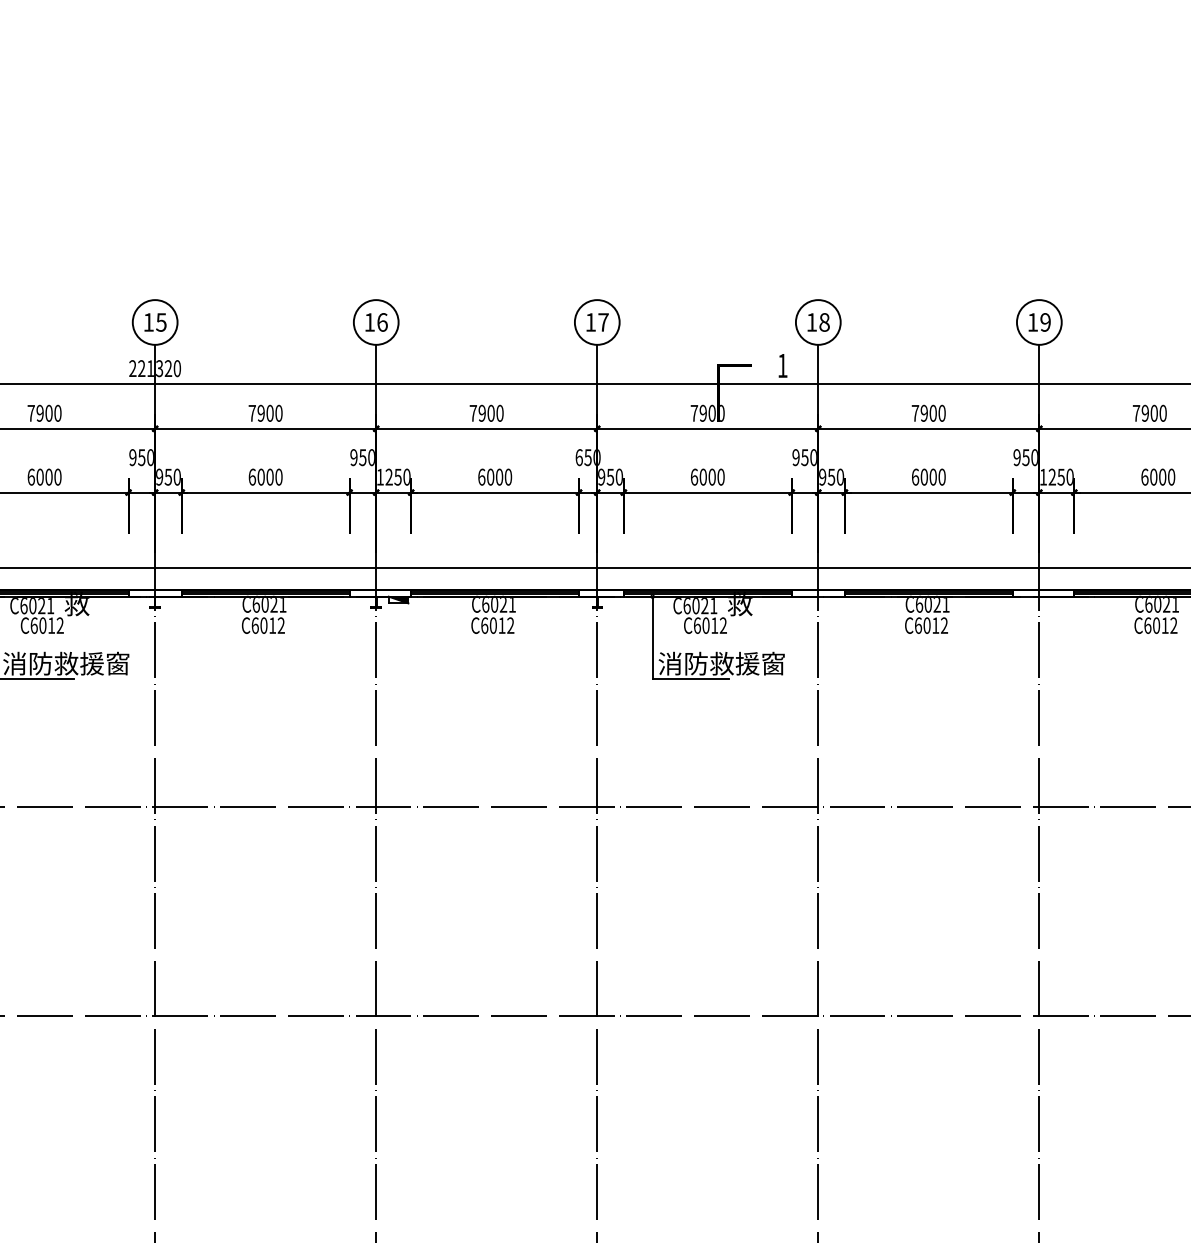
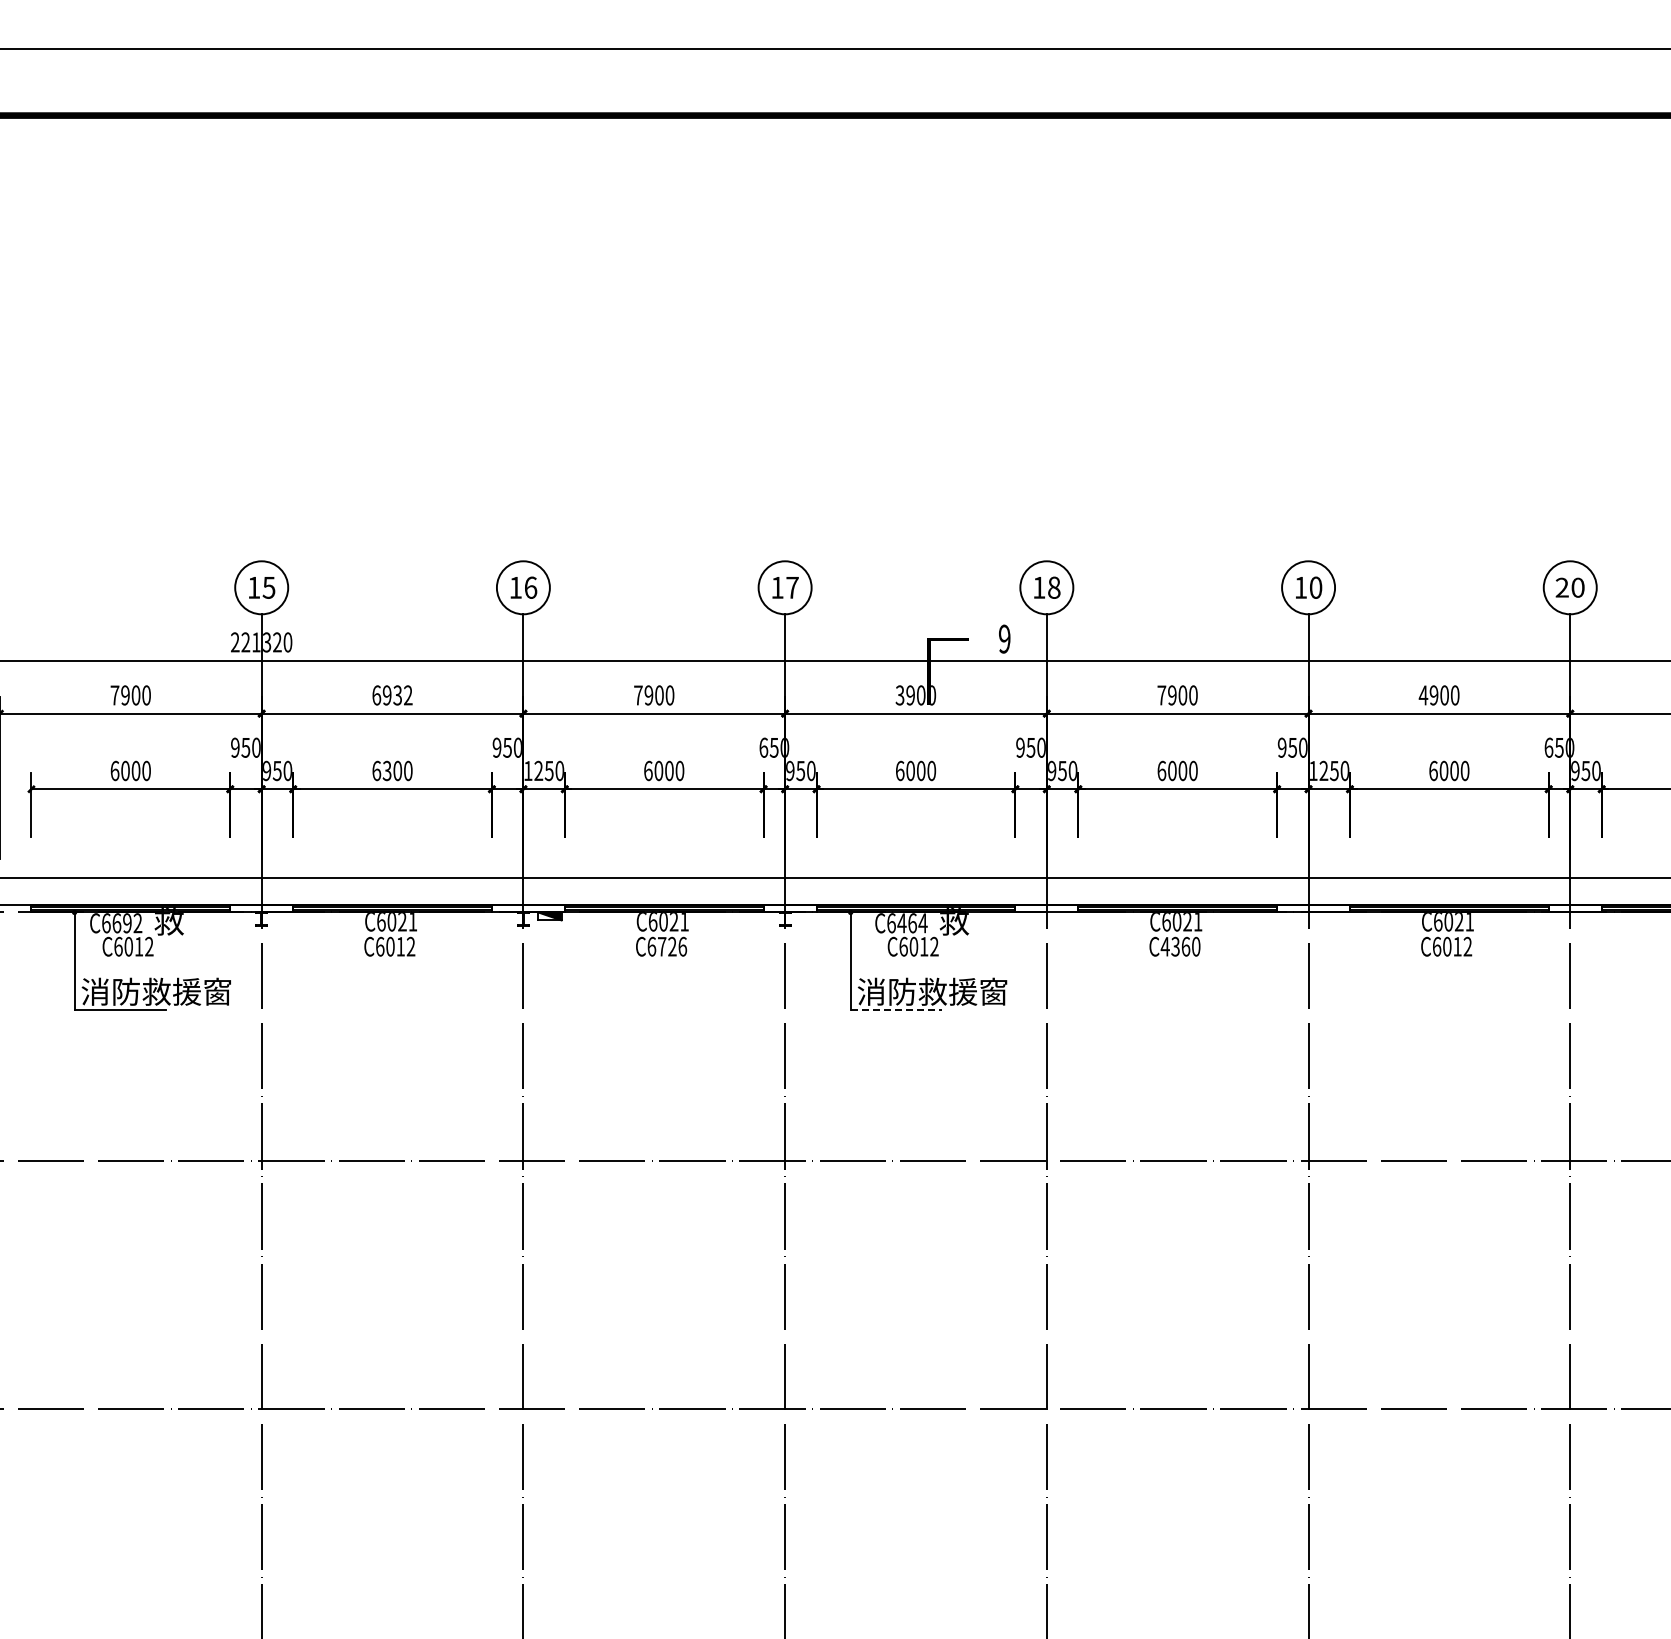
text: (1045, 322) -> (1315, 587), 19 -> 10
text: (782, 365) -> (1004, 638), 1 -> 9
text: (265, 413) -> (392, 695), 7900 -> 6932
text: (693, 413) -> (899, 695), 7900 -> 3900
text: (1136, 413) -> (1423, 695), 7900 -> 4900
text: (260, 476) -> (386, 770), 6000 -> 6300
text: (41, 606) -> (127, 923), C6021 -> C6692
text: (704, 606) -> (912, 923), C6021 -> C6464
text: (502, 625) -> (672, 946), C6012 -> C6726
text: (931, 625) -> (1180, 946), C6012 -> C4360
line: (691, 679) -> (896, 1010), solid -> dashed

